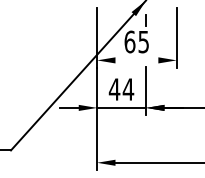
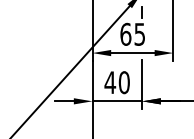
line: (136, 60) -> (132, 53), added
text: (128, 89) -> (124, 82), 44 -> 40

